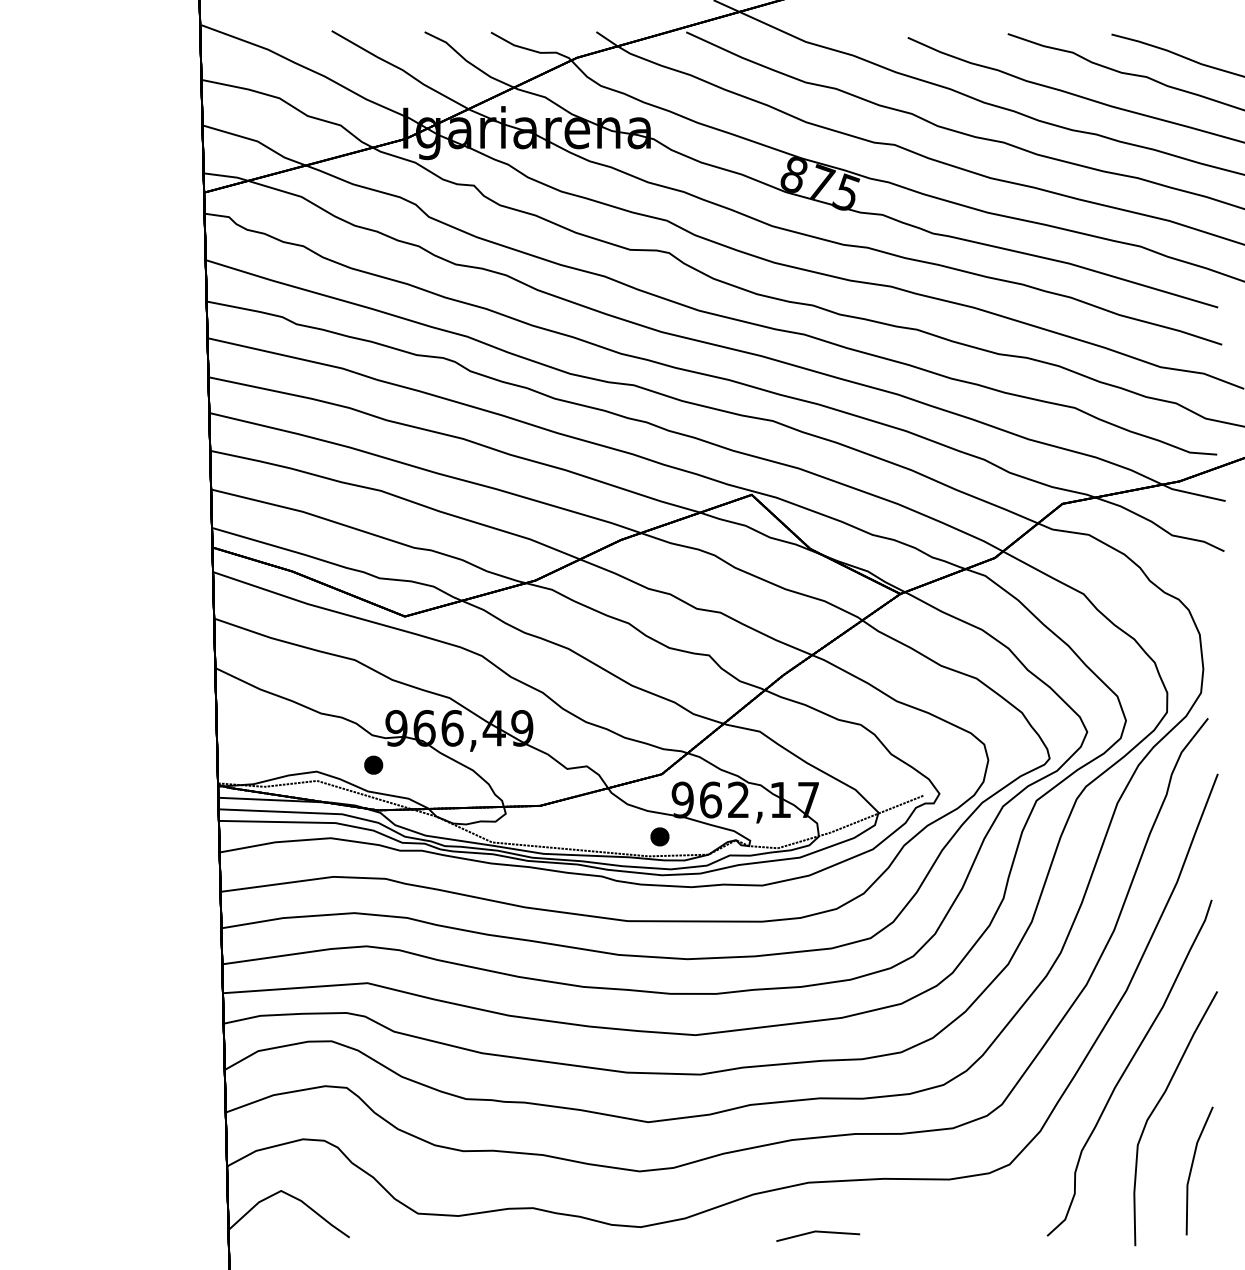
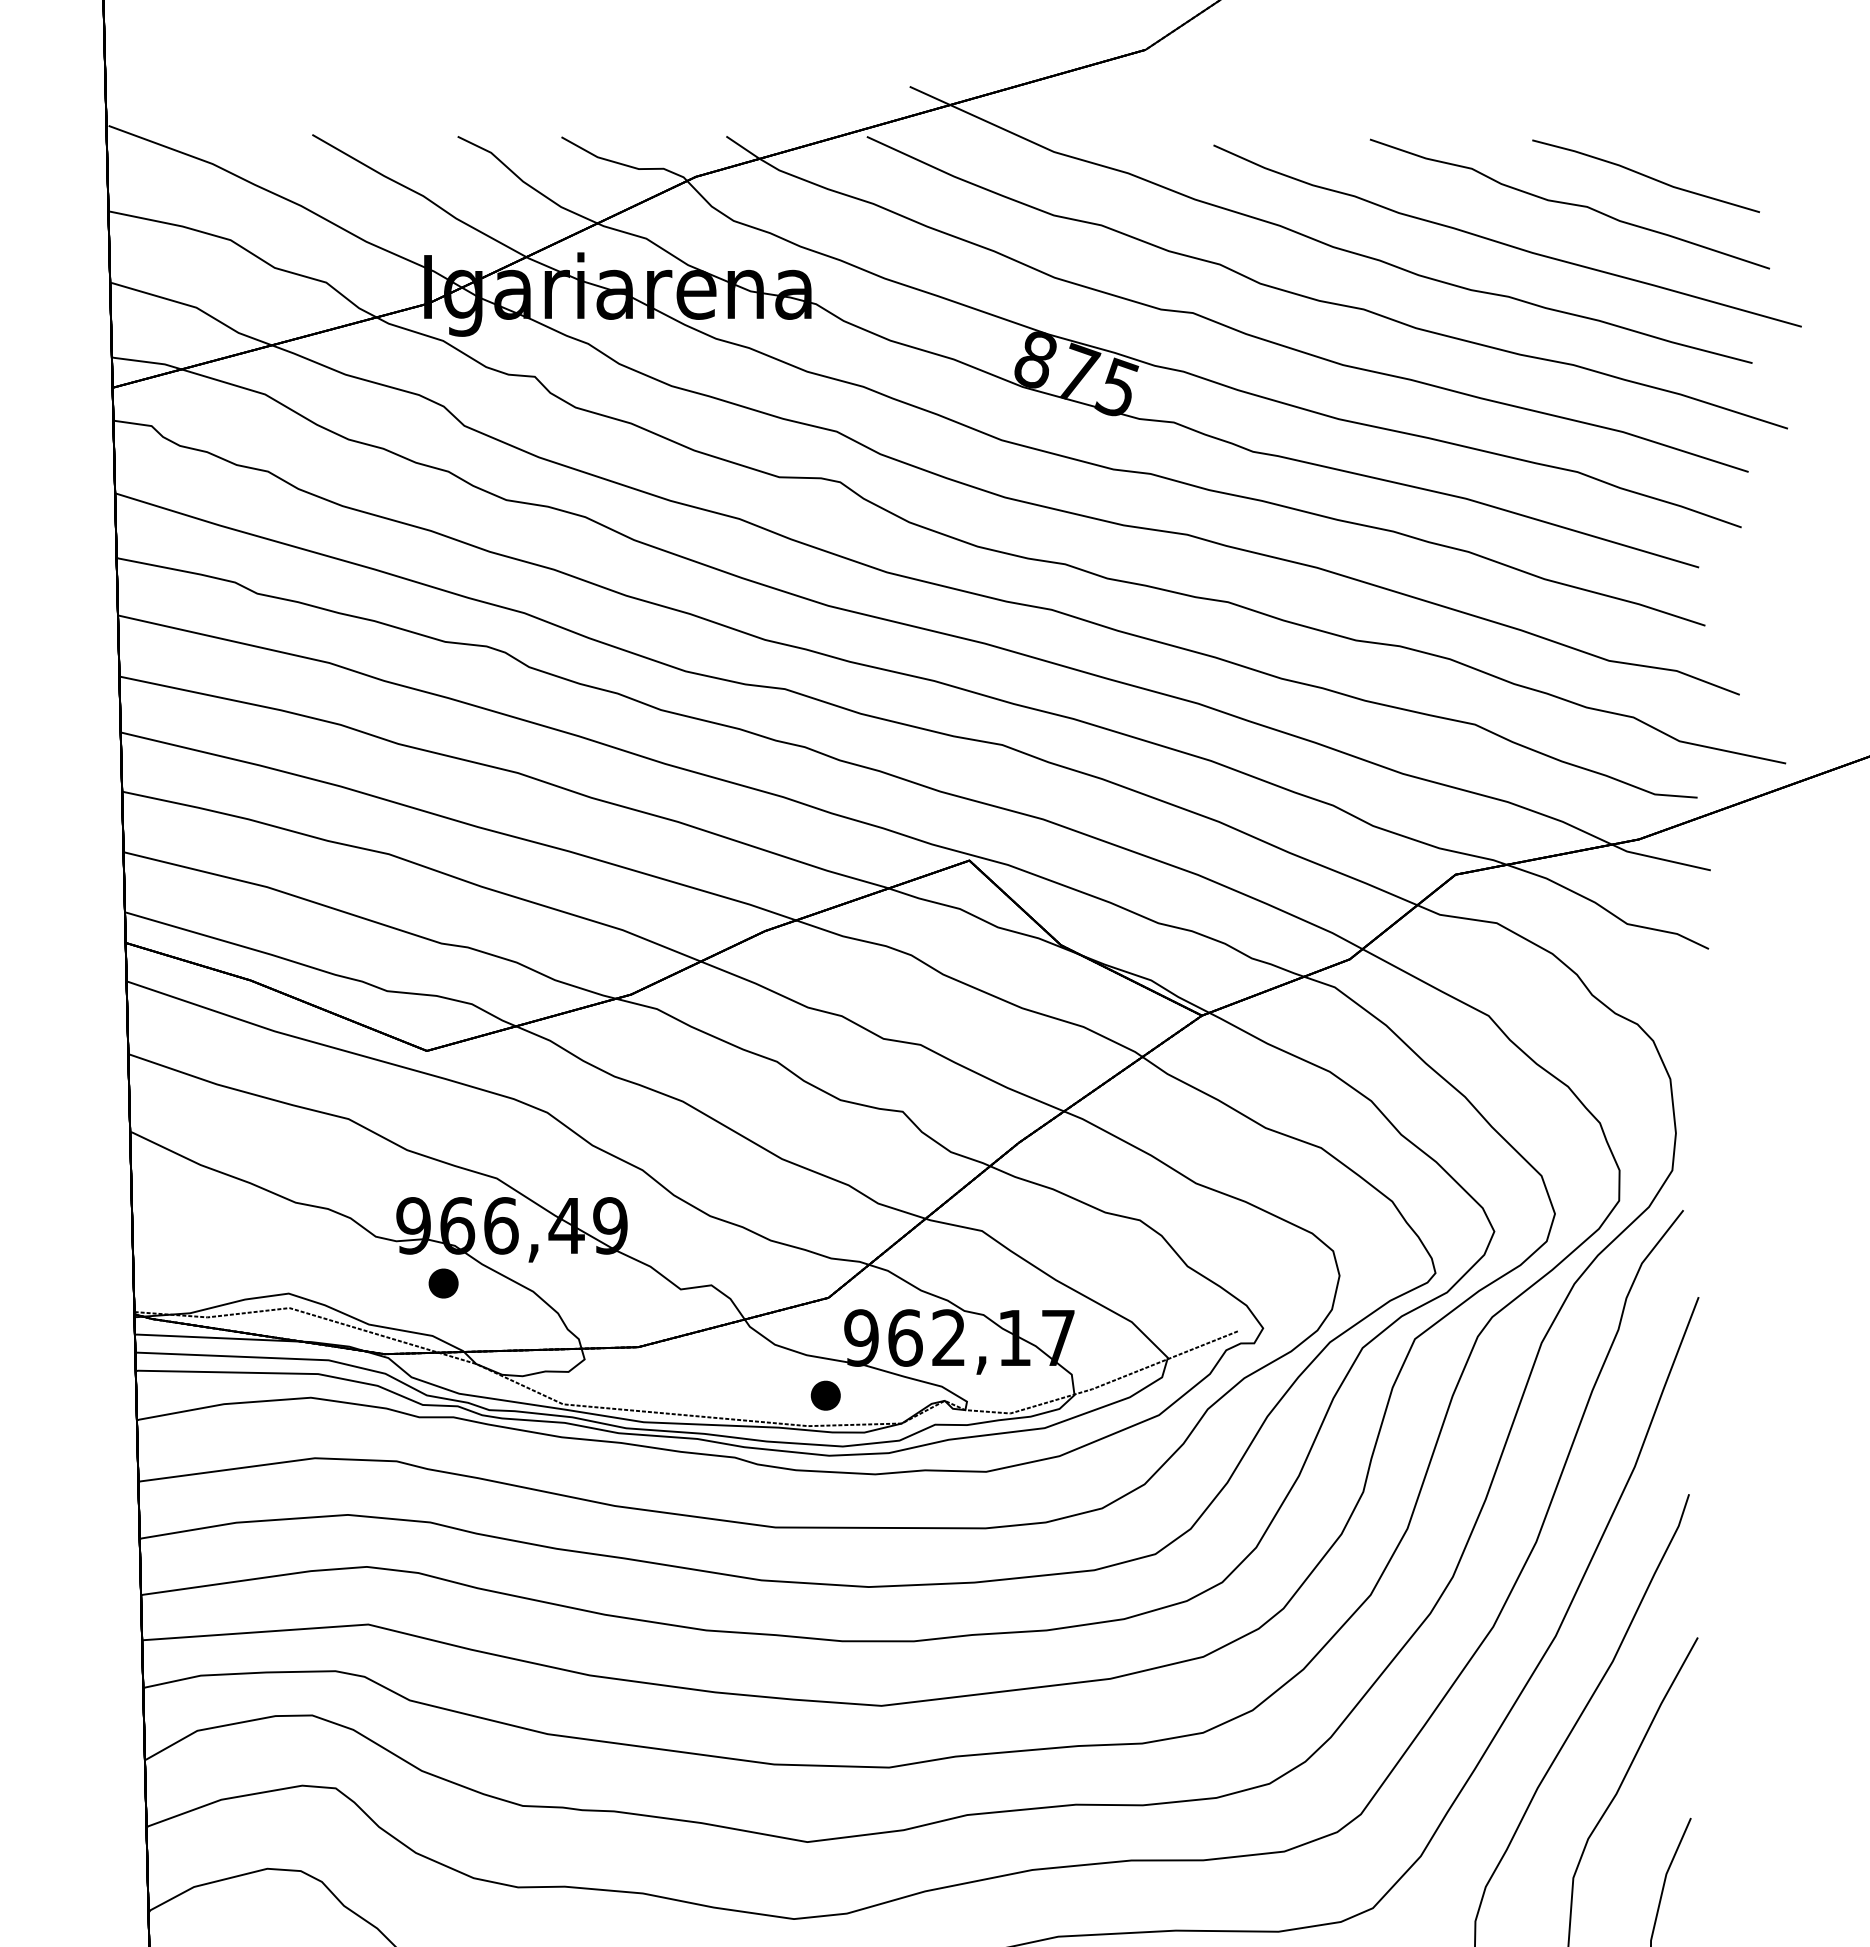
part: (373, 764) -> (443, 1282), moved

